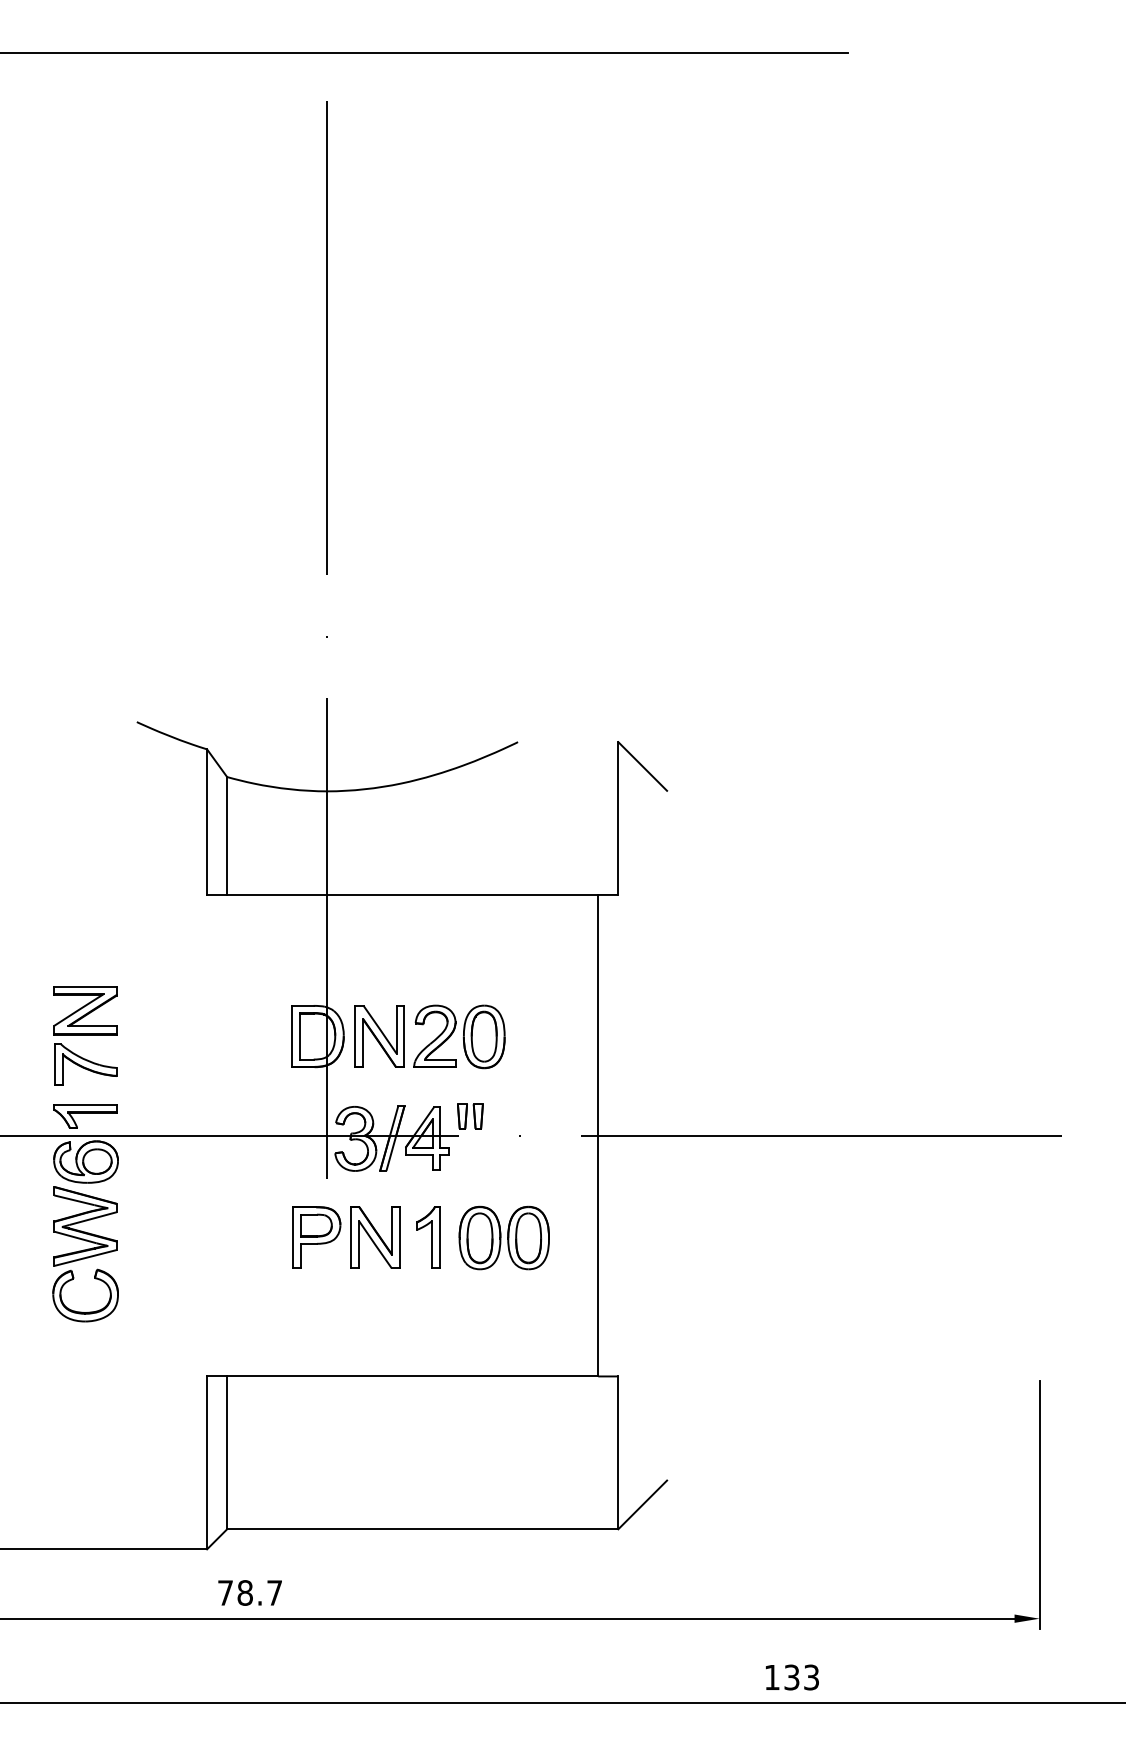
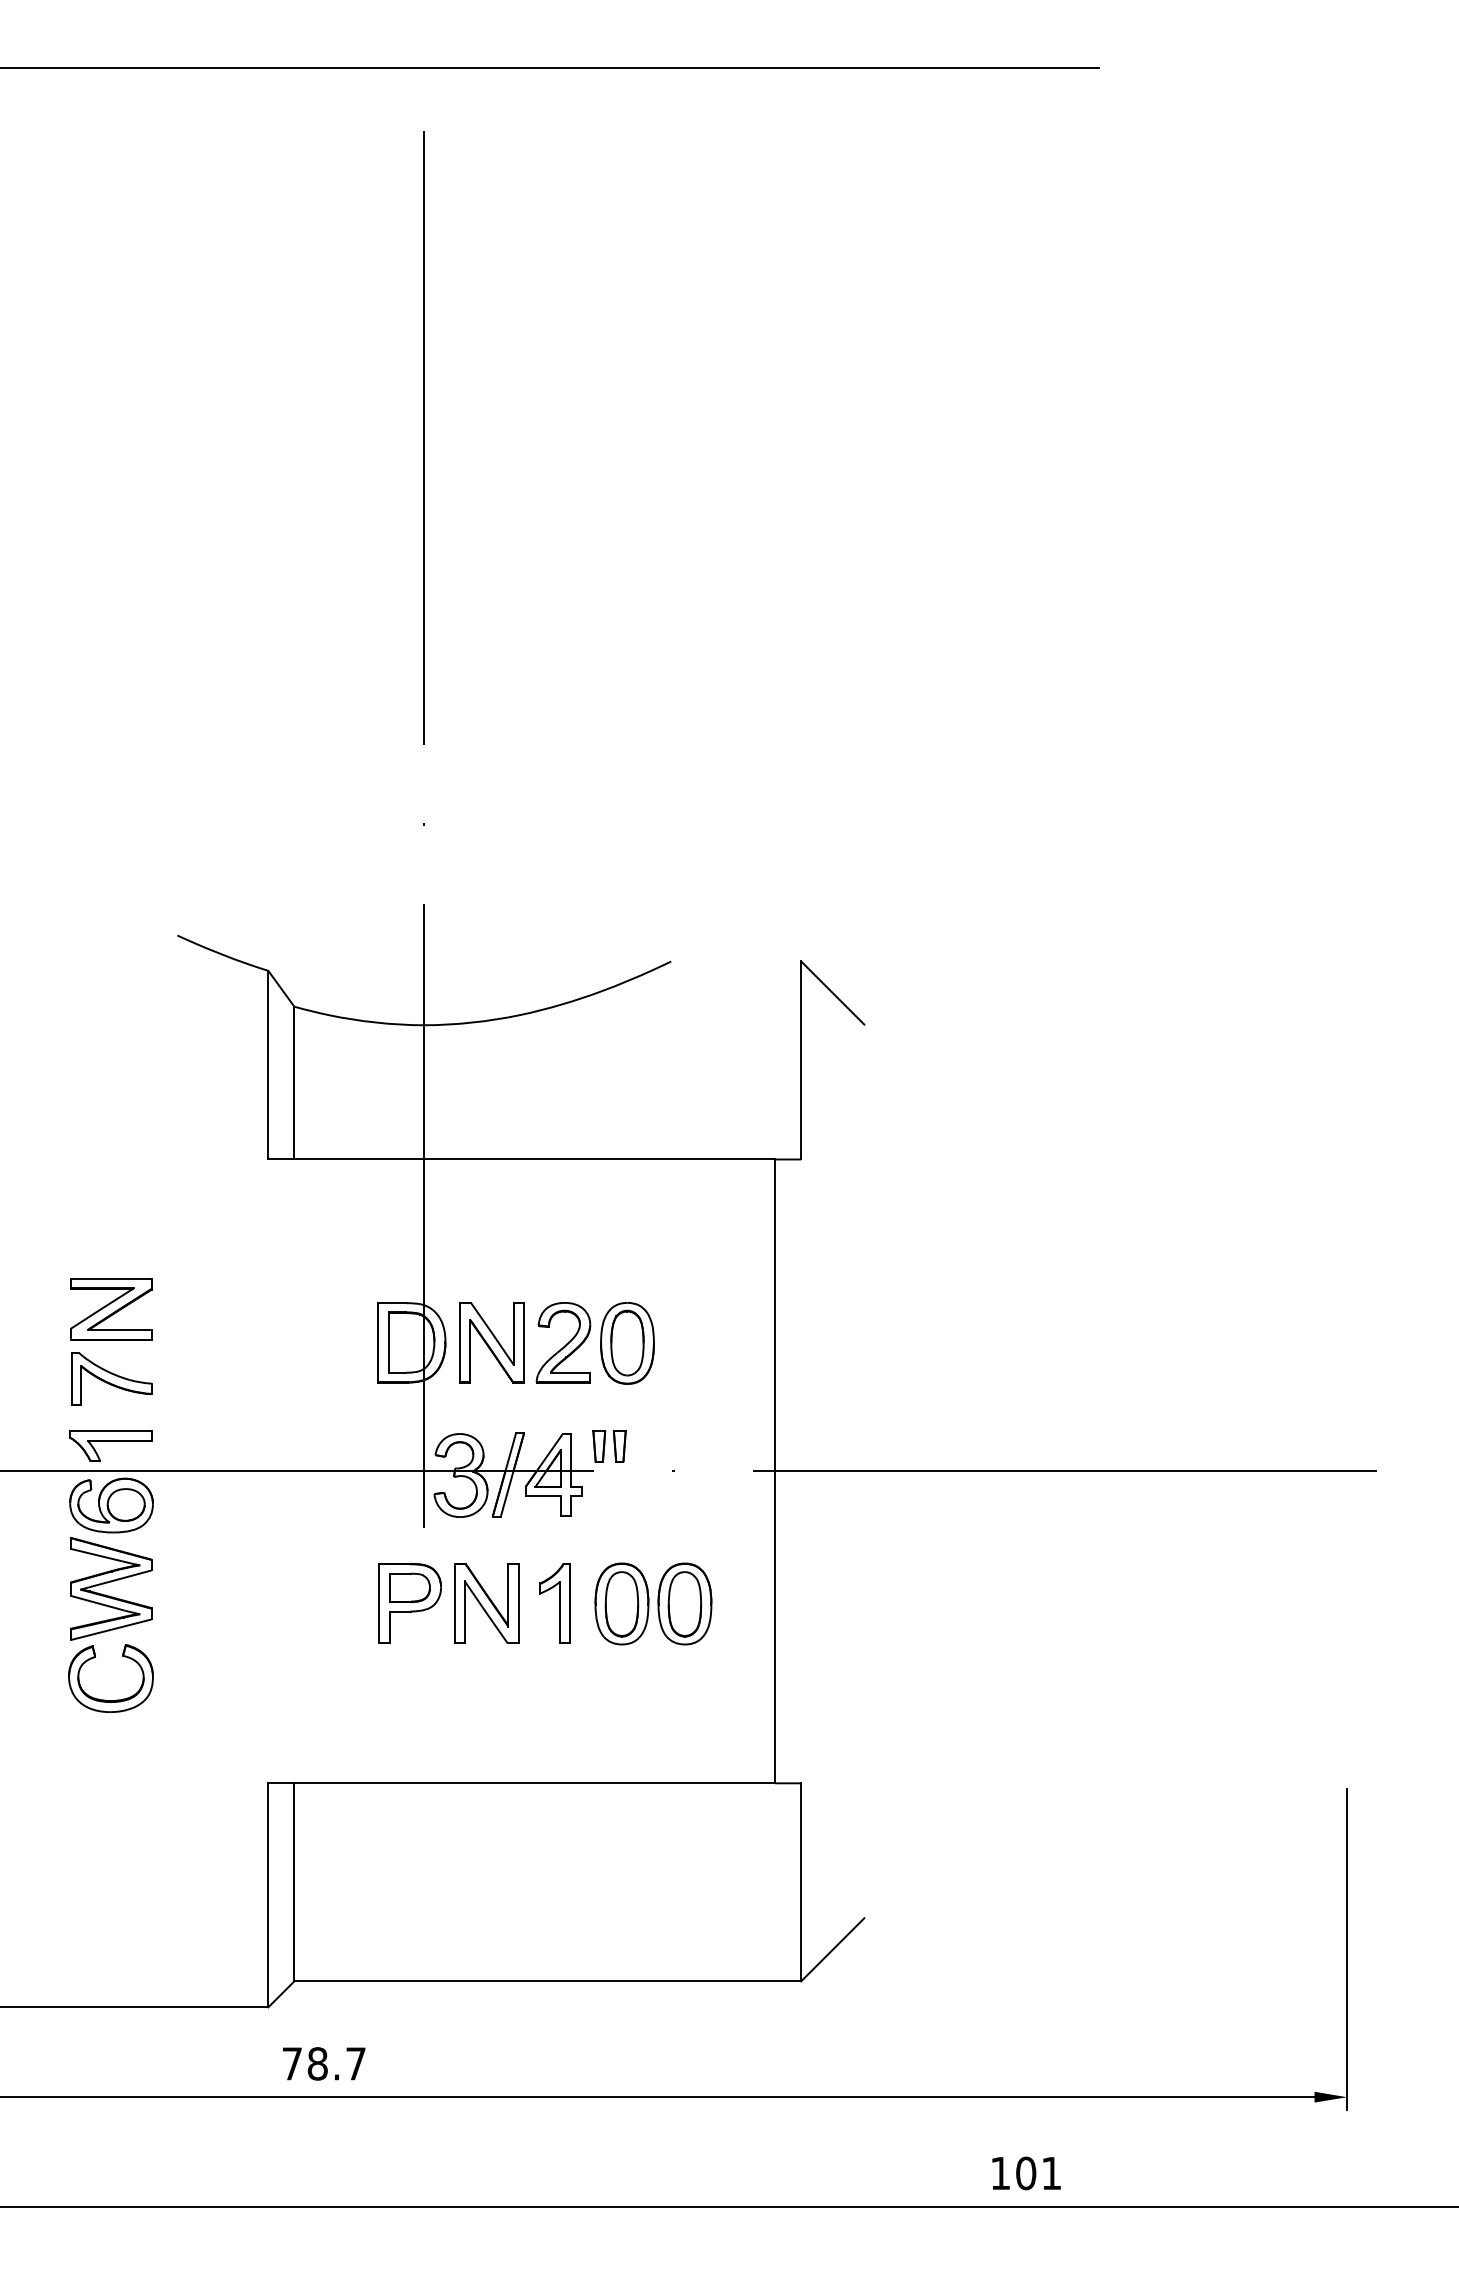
text: (801, 1677) -> (1038, 2173), 133 -> 101

